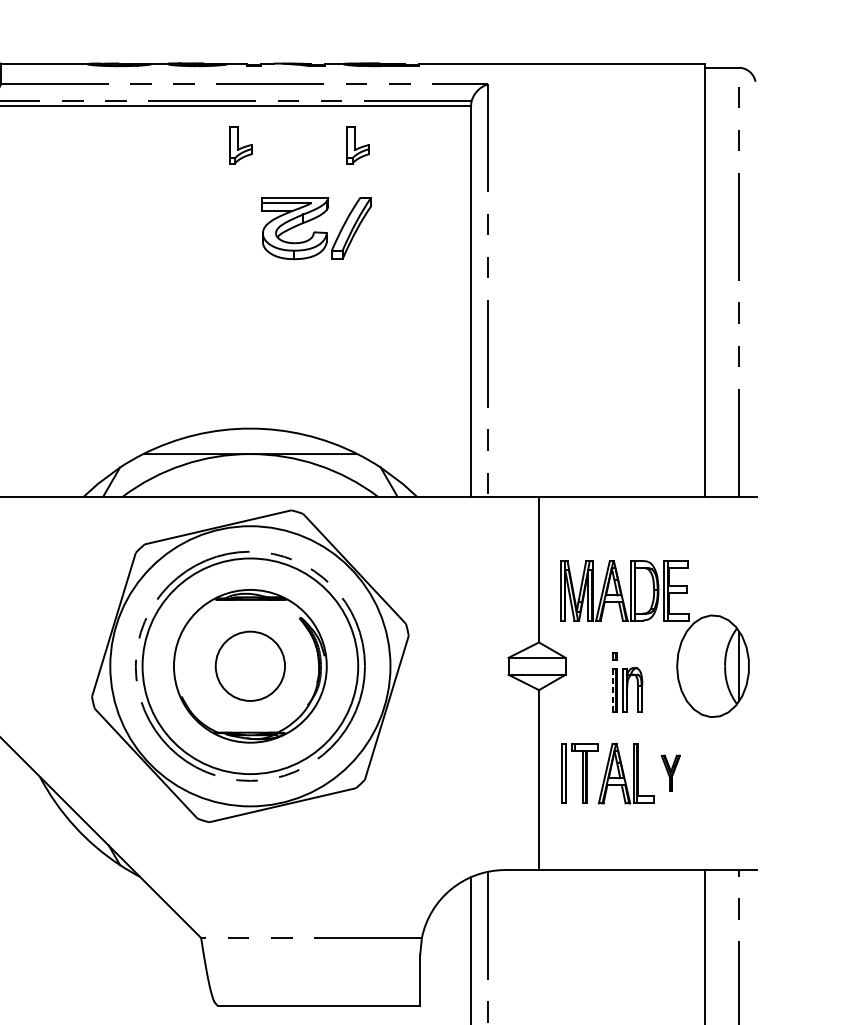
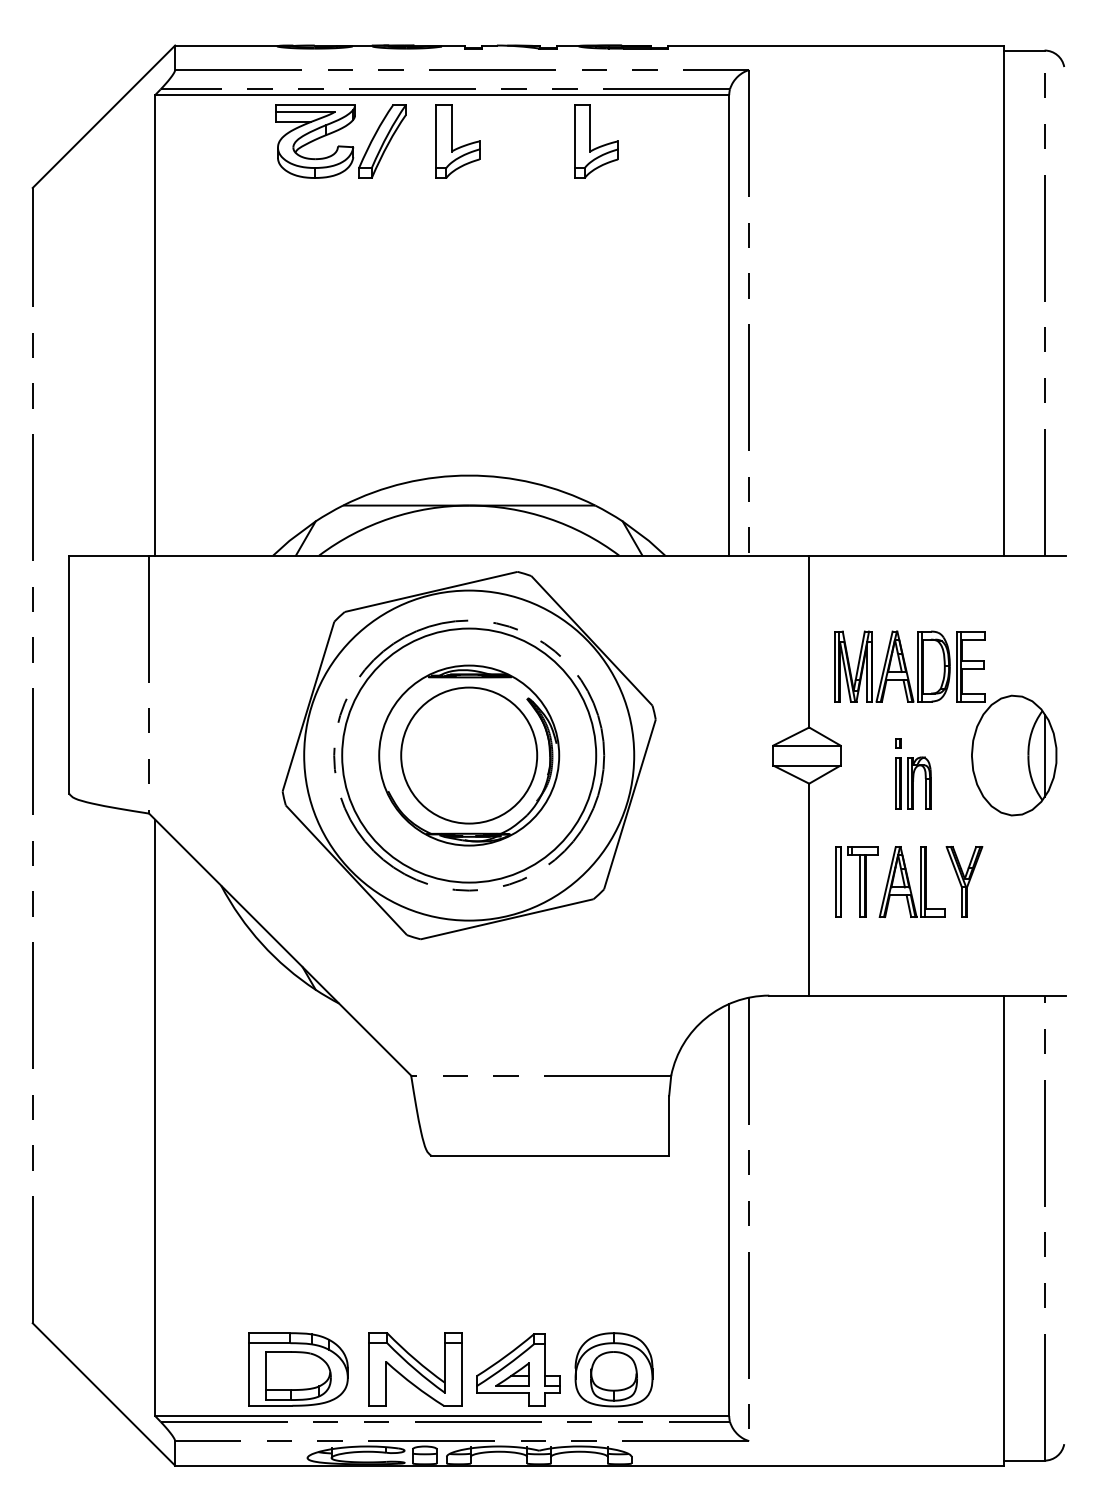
part: (240, 145) -> (457, 141), size x1.67
part: (358, 145) -> (596, 141), size x1.67
part: (316, 228) -> (340, 141), moved
circle: (250, 666) -> (469, 755), size x1.67
line: (612, 689) -> (895, 783), dashed -> solid
part: (670, 773) -> (964, 881), size x1.67

